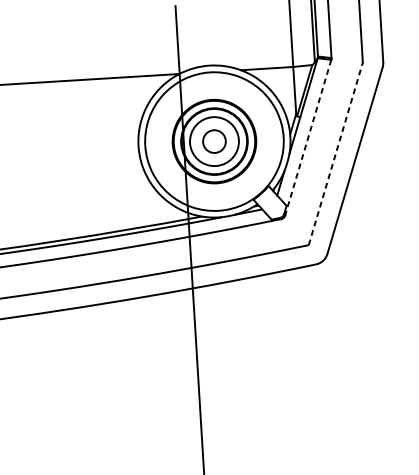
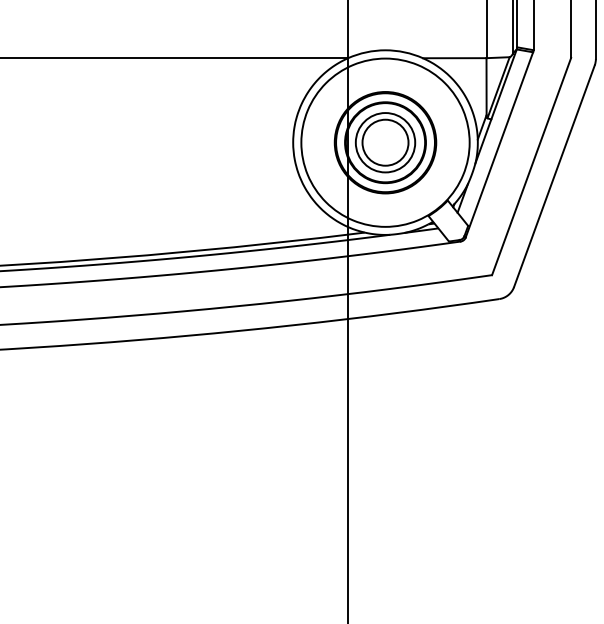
line: (308, 137) -> (499, 144), dashed -> solid
circle: (214, 141) -> (385, 142), size x1.67
line: (335, 153) -> (531, 166), dashed -> solid

